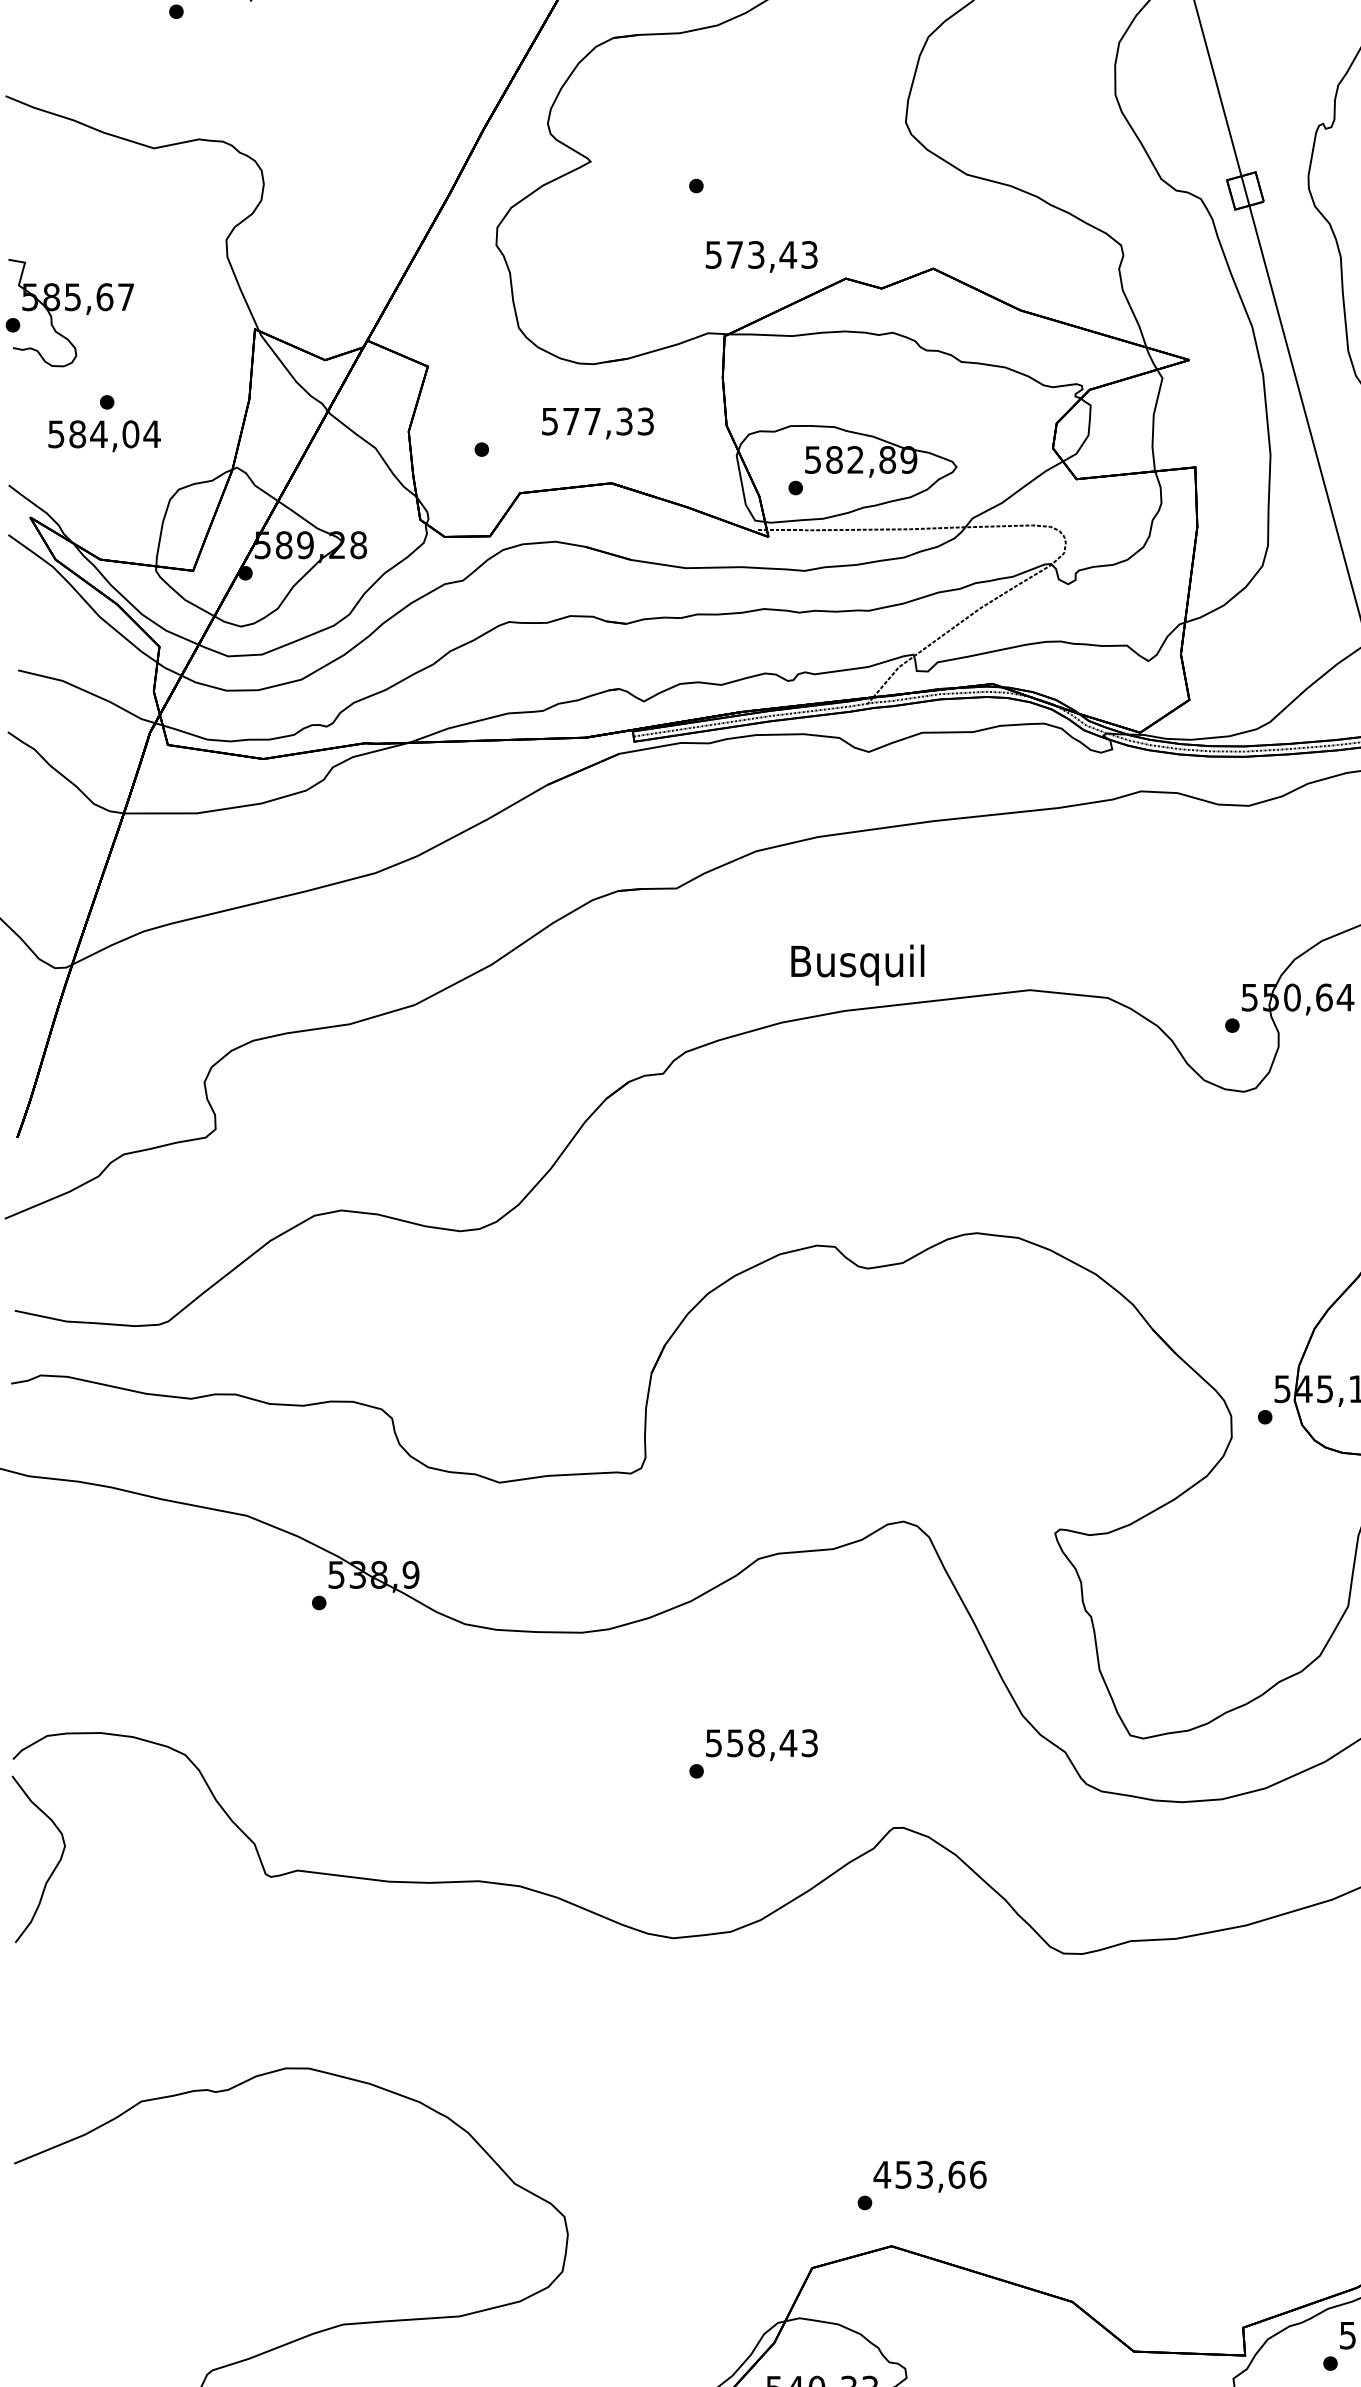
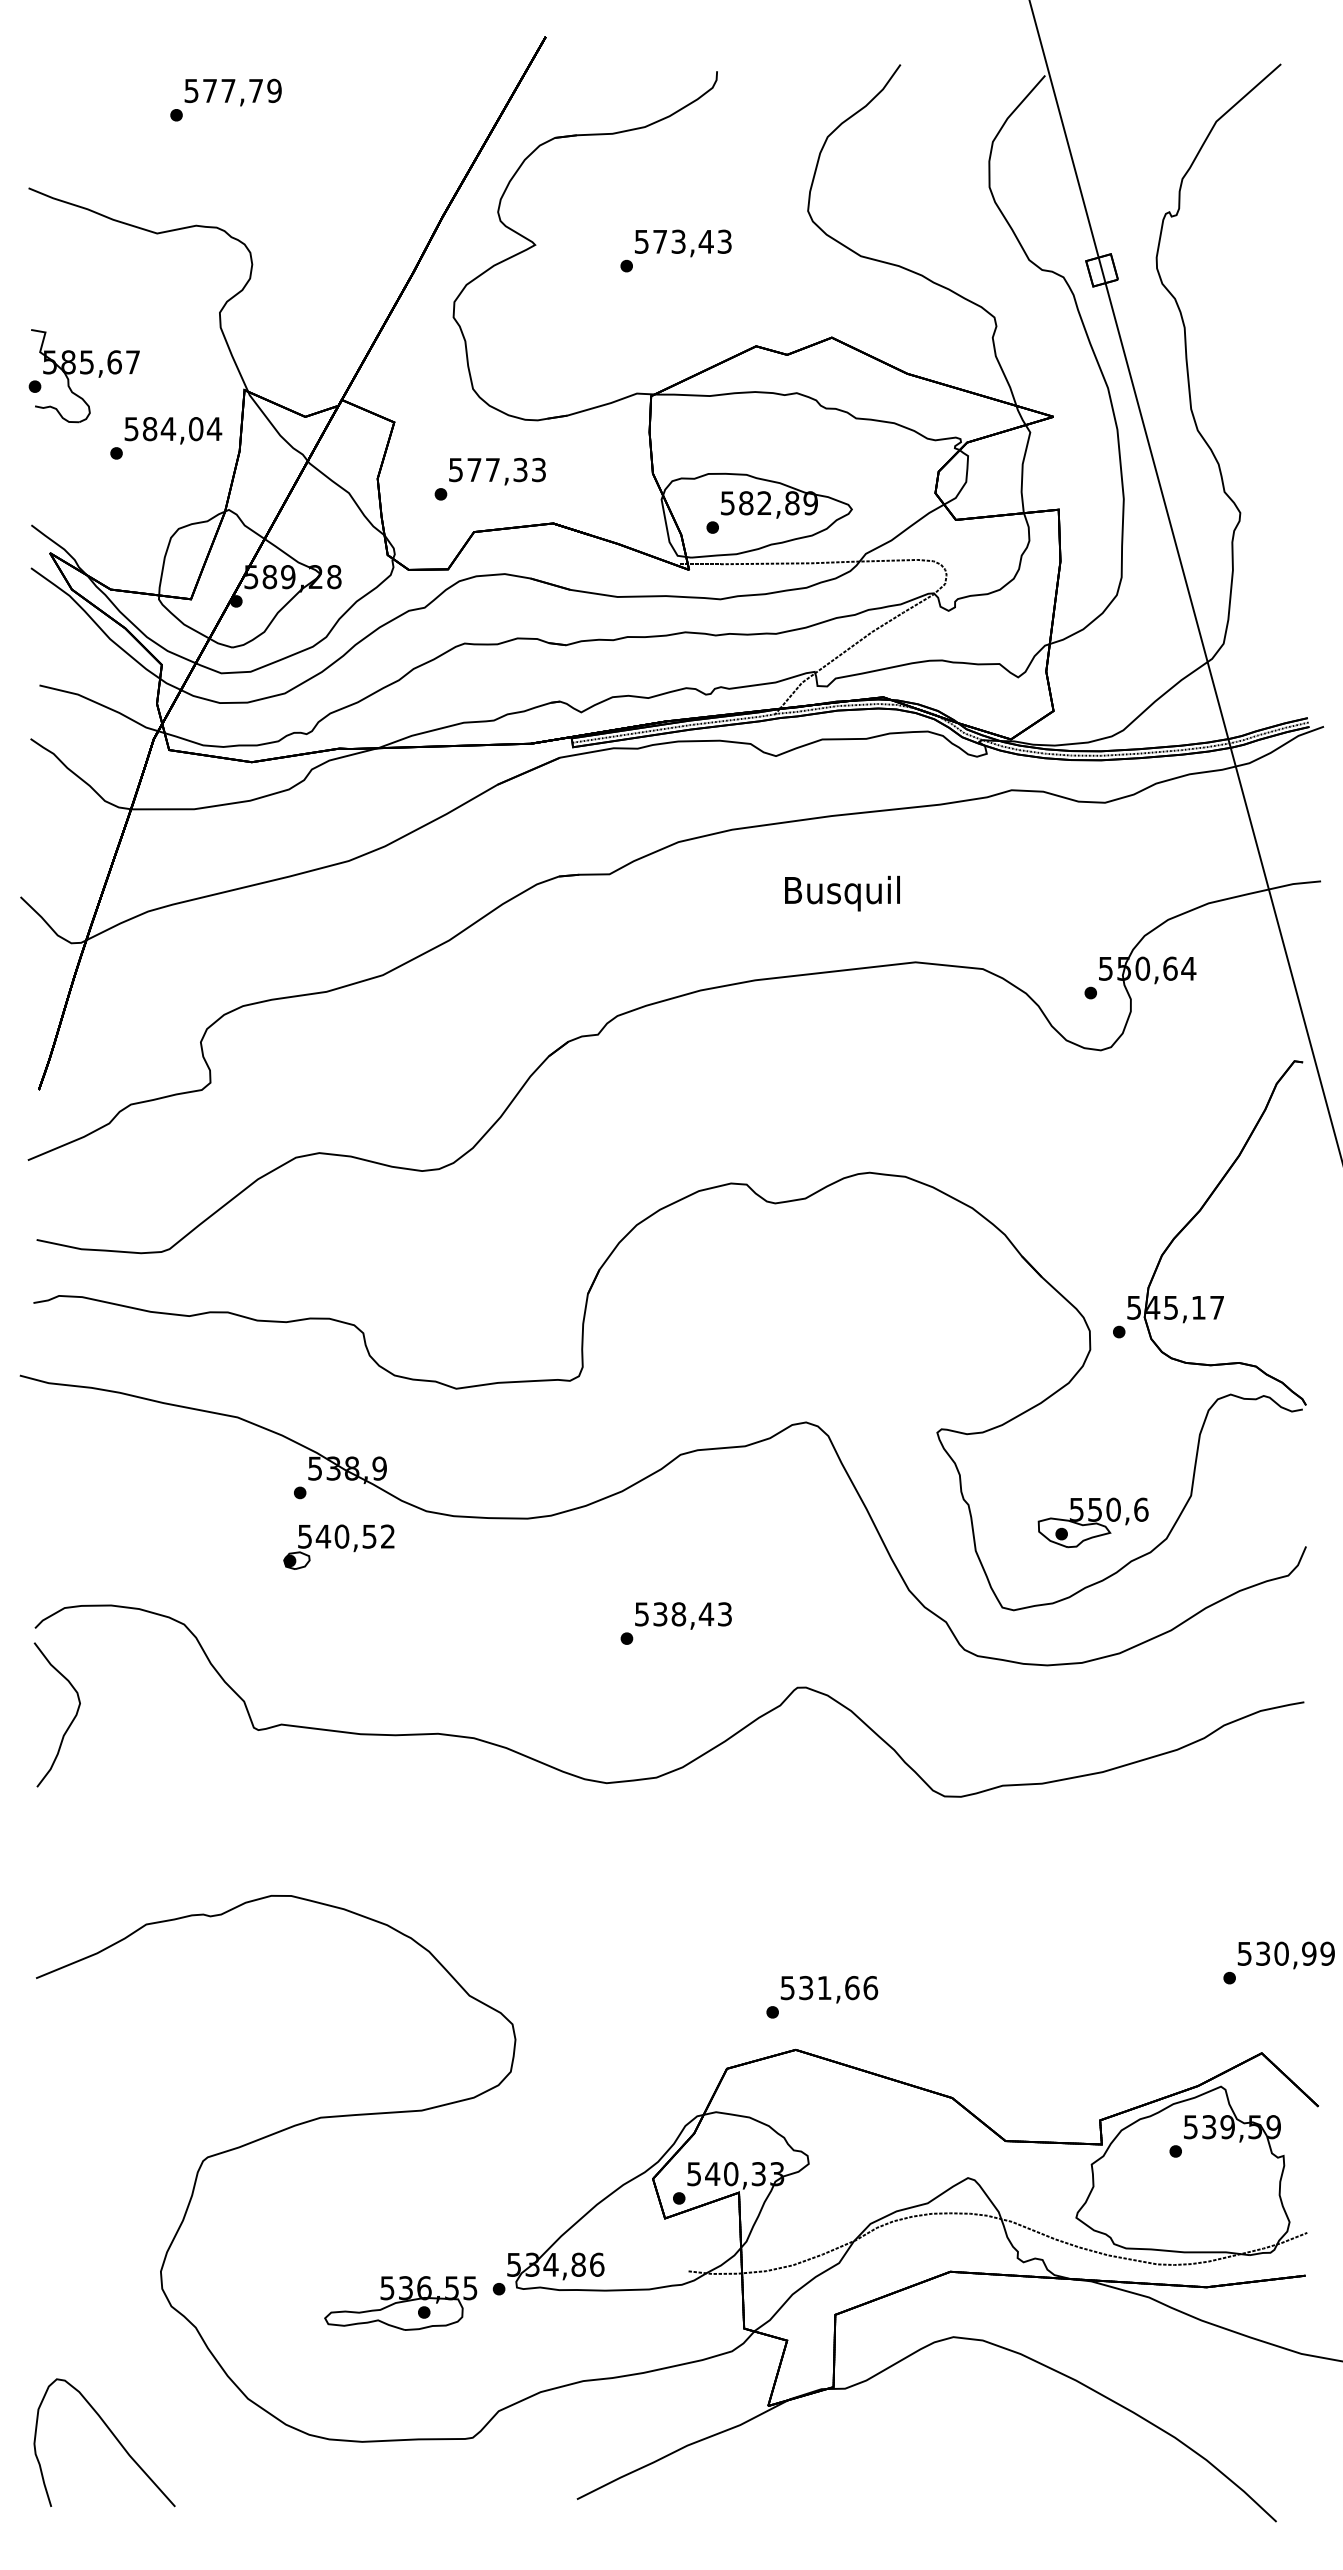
text: (761, 256) -> (683, 243), moved
text: (597, 423) -> (497, 471), moved
text: (104, 435) -> (173, 430), moved
text: (857, 964) -> (842, 893), moved
part: (1234, 1637) -> (1092, 1522), added
part: (363, 1664) -> (338, 1546), added
text: (735, 1742) -> (660, 1613), 558,43 -> 538,43
text: (902, 2175) -> (805, 1988), 453,66 -> 531,66

